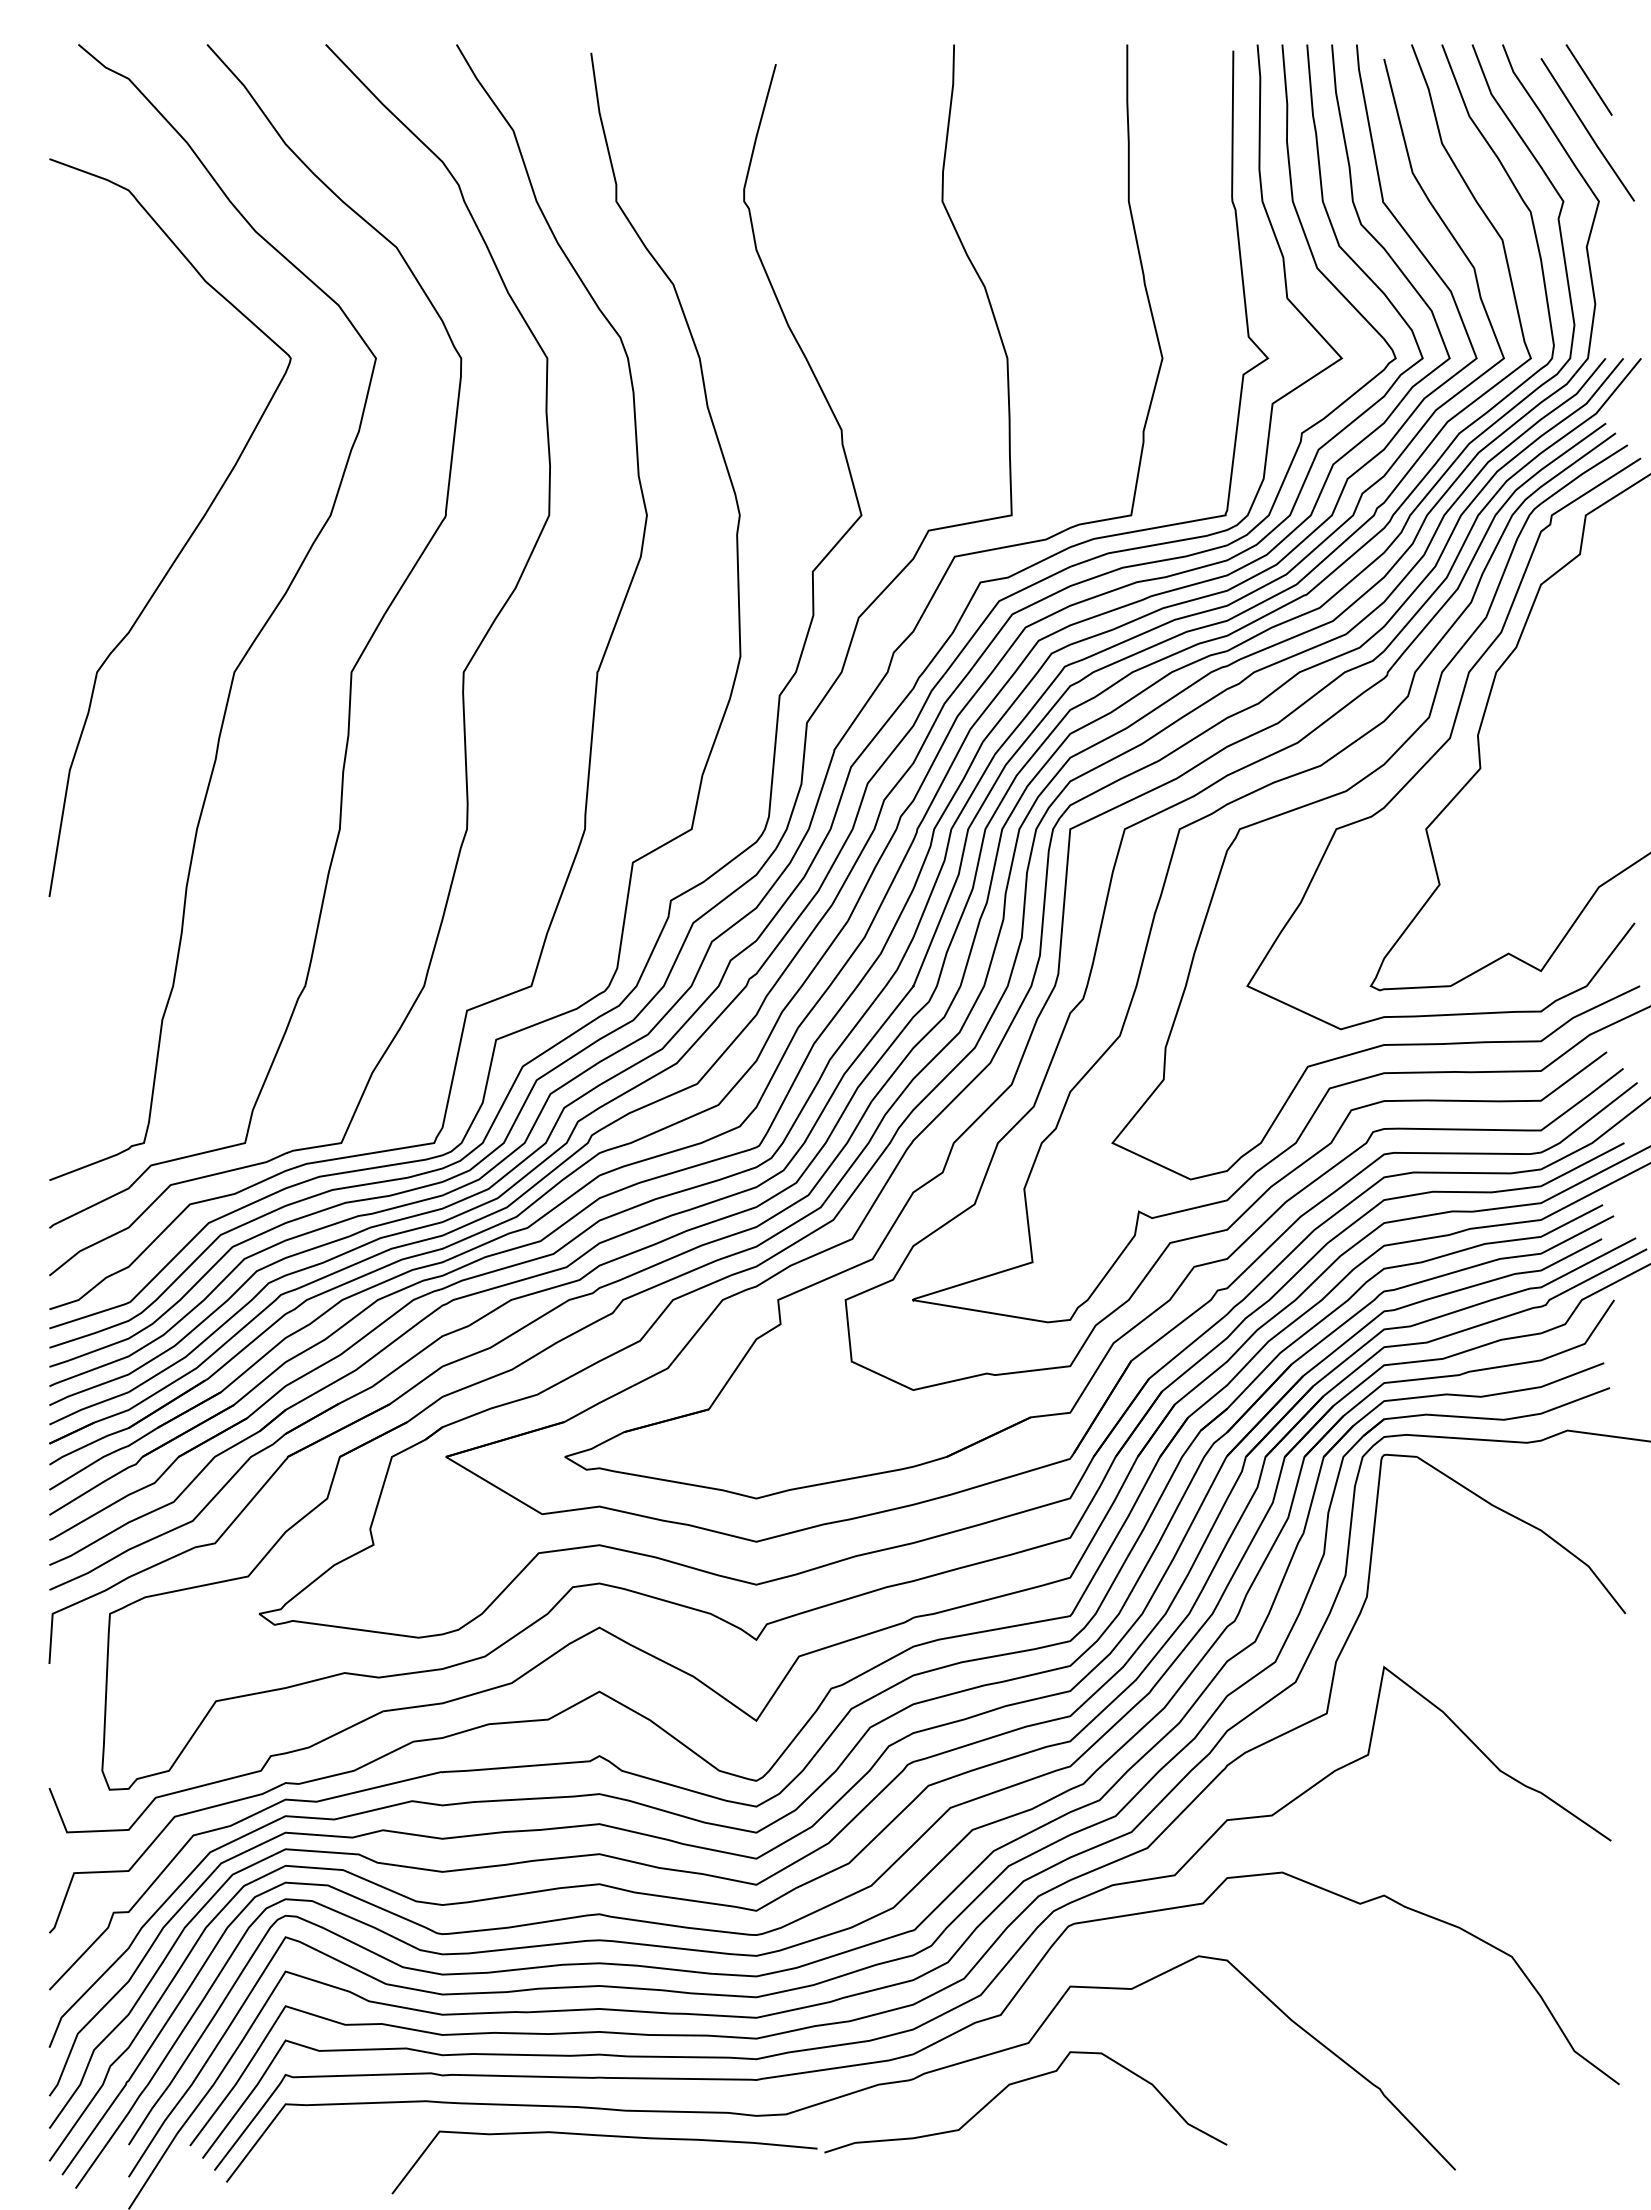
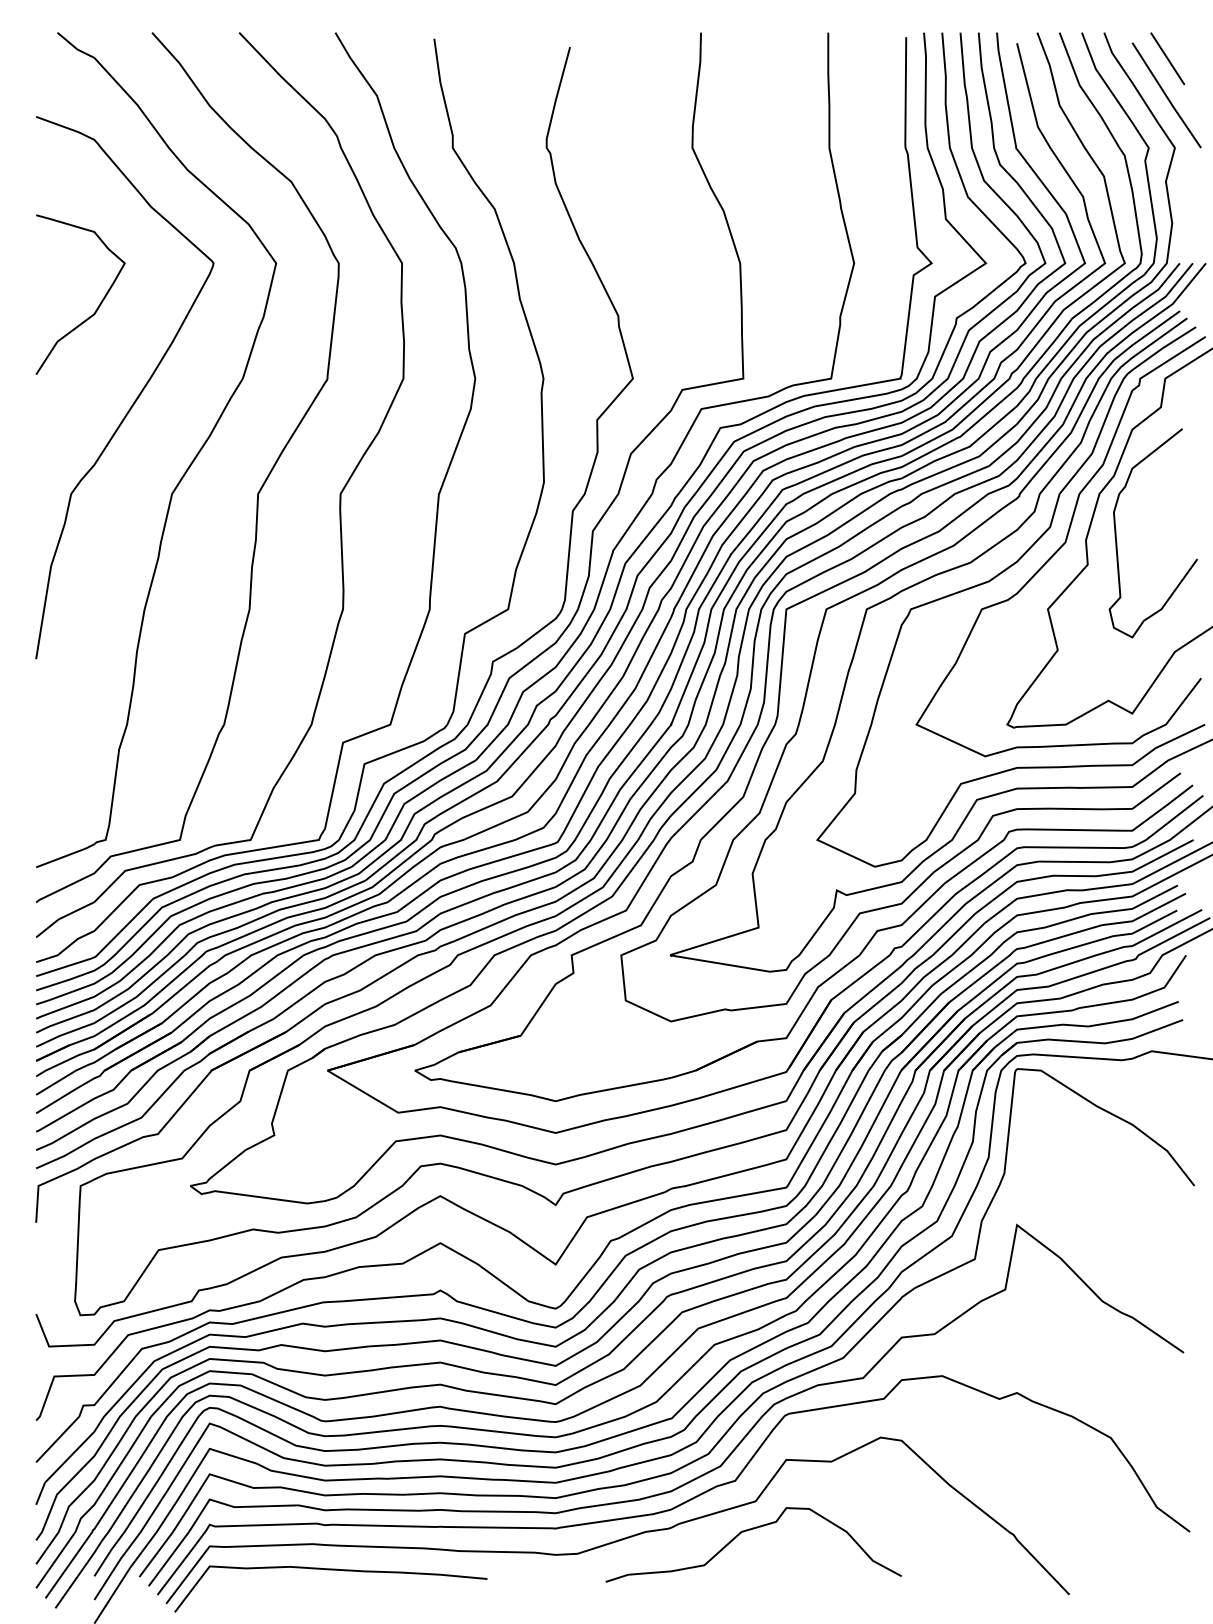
curve: (133, 417) -> (97, 306), added
curve: (1519, 726) -> (1116, 533), added
curve: (604, 2136) -> (330, 1570), moved

